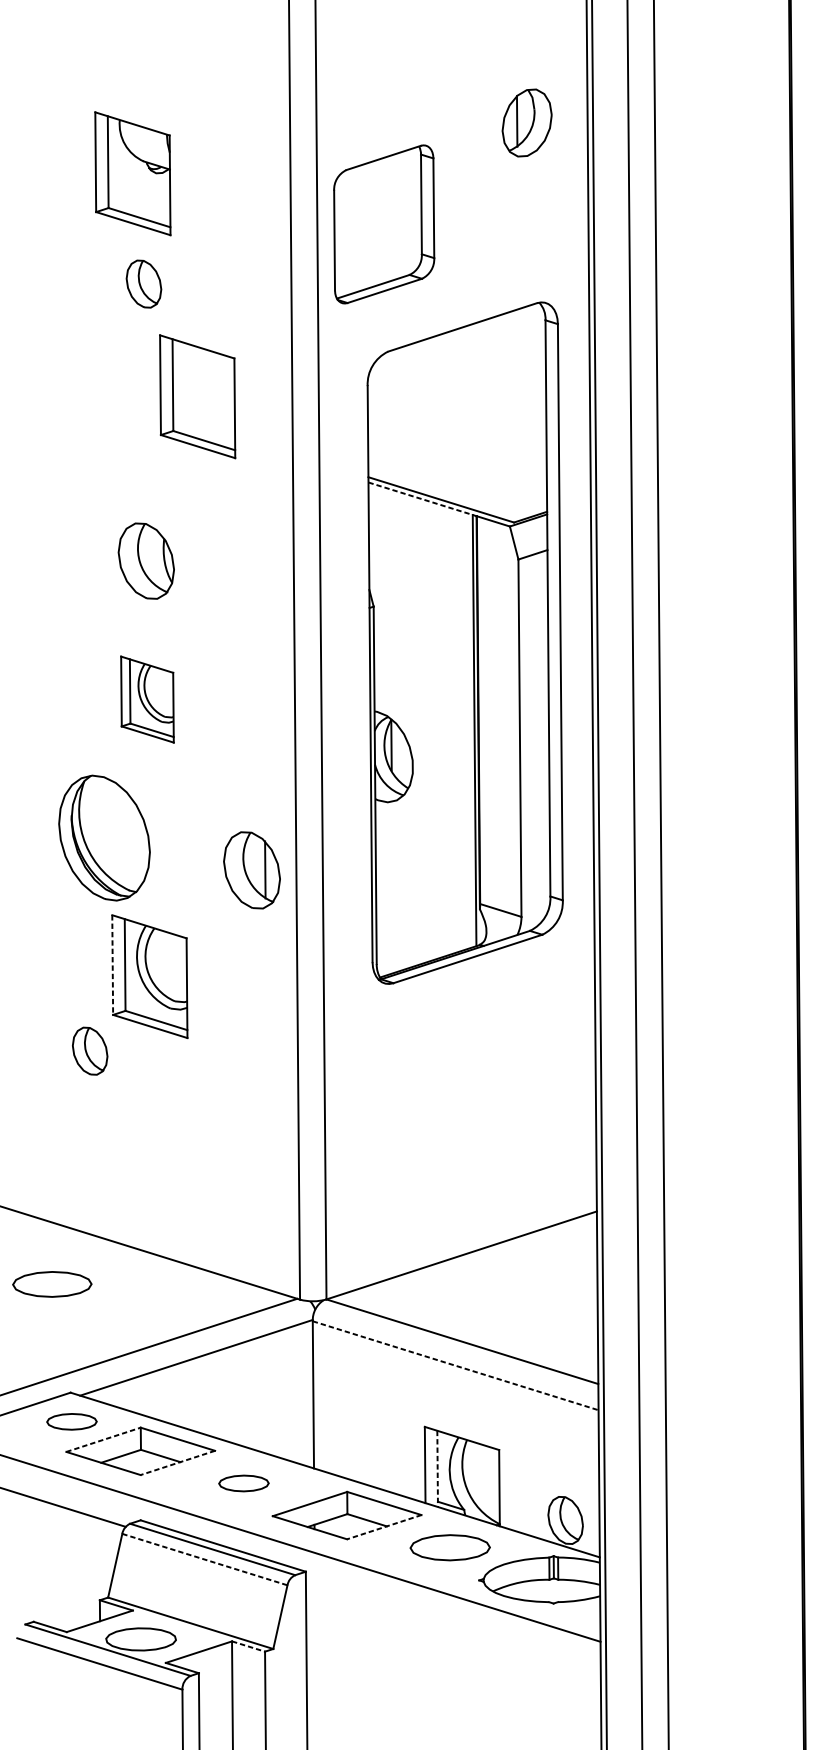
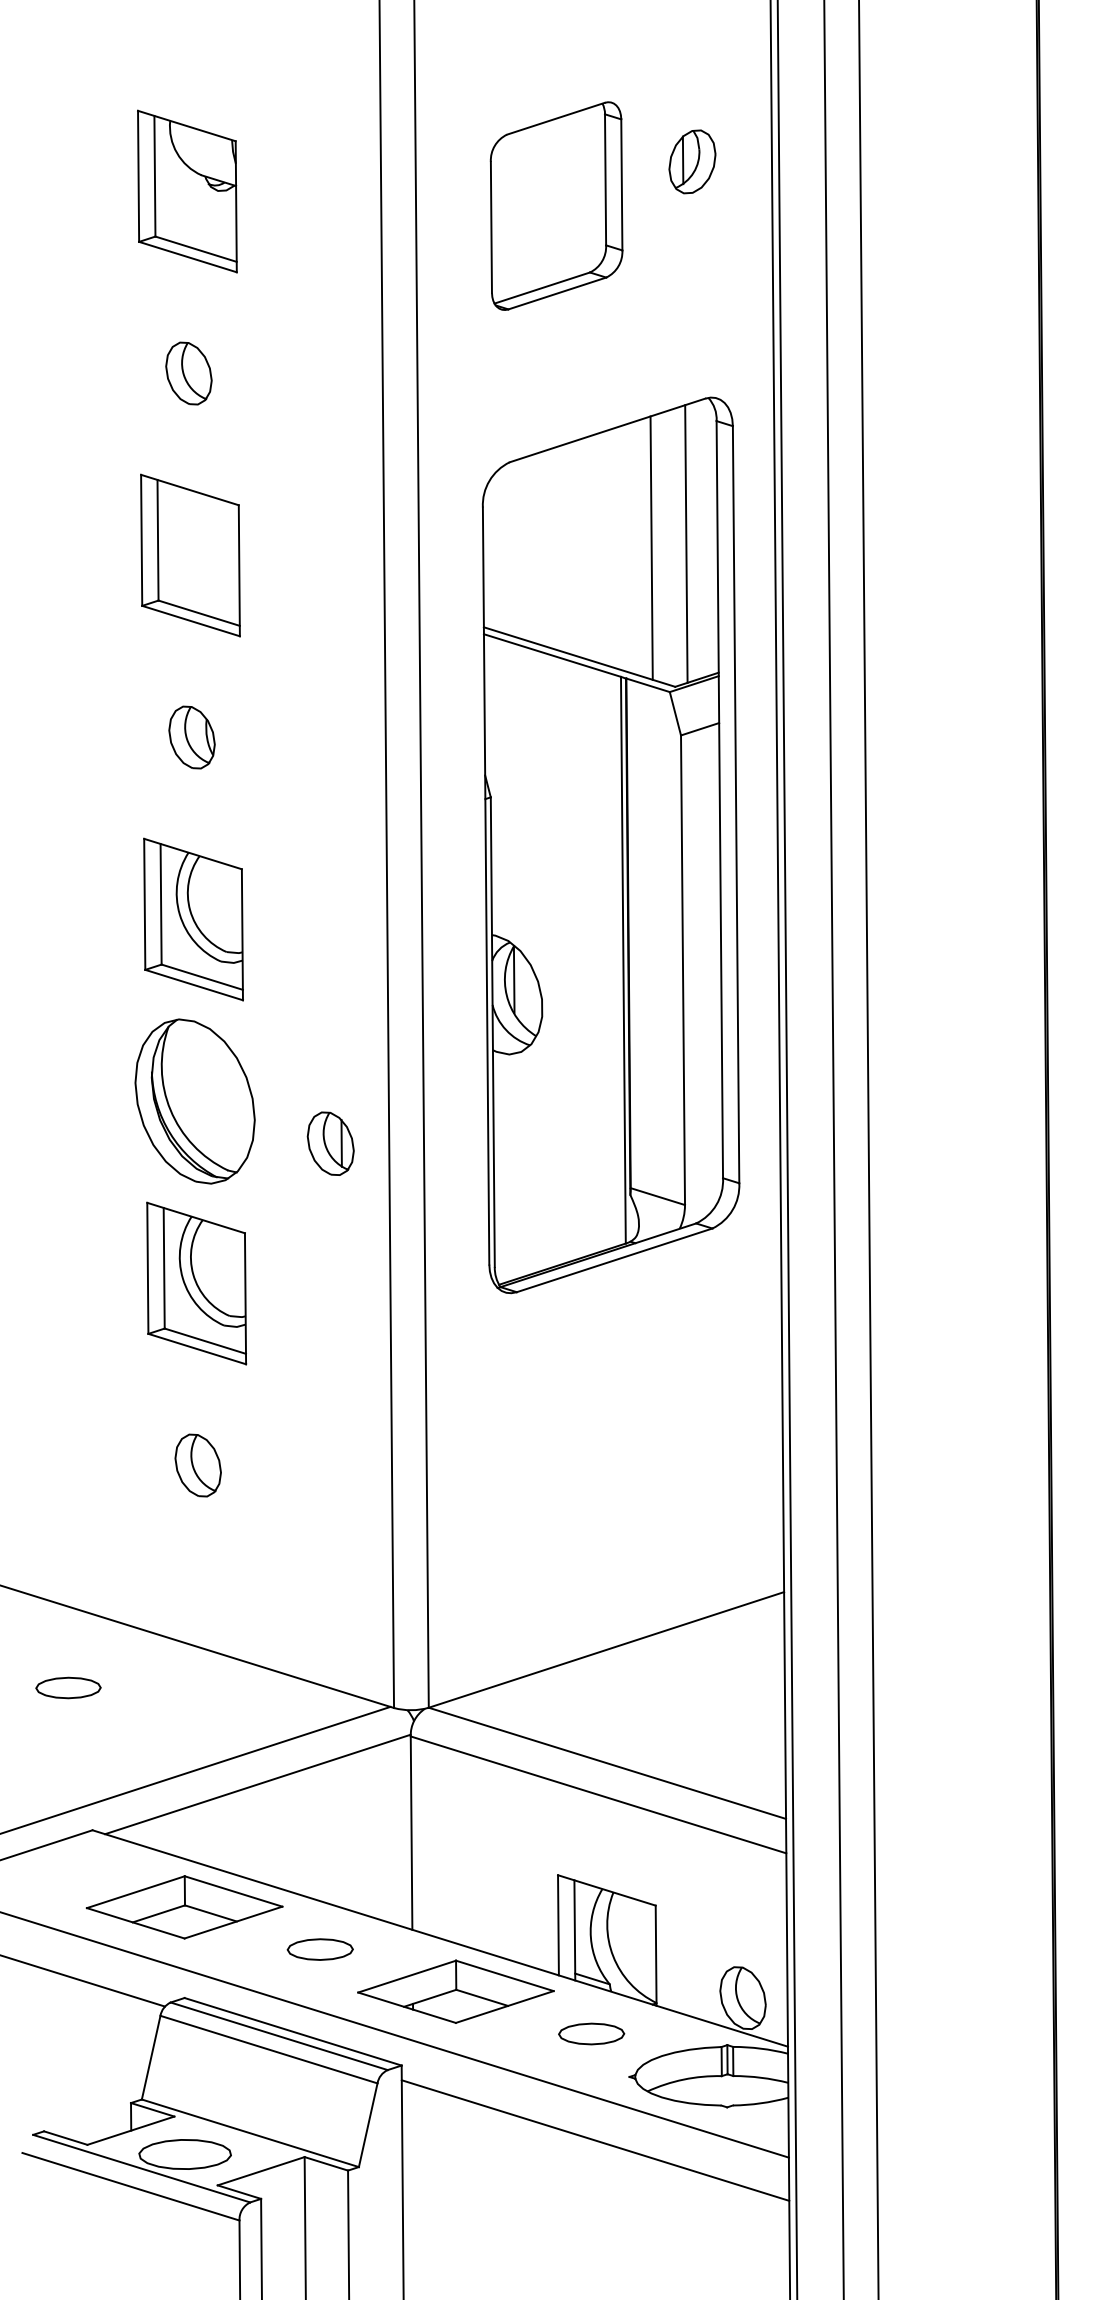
part: (527, 122) -> (692, 161), size x0.71
part: (132, 173) -> (187, 191), moved
part: (384, 223) -> (556, 205), moved
part: (197, 396) -> (190, 555), moved
line: (522, 413) -> (686, 543), added
line: (495, 416) -> (651, 547), added
line: (420, 498) -> (552, 655), dashed -> solid
part: (145, 561) -> (191, 737), size x0.62
part: (147, 699) -> (193, 919), size x1.43
part: (104, 838) -> (194, 1101), moved
part: (251, 870) -> (330, 1143), size x0.62
line: (112, 965) -> (147, 1268), dashed -> solid
part: (89, 1051) -> (197, 1465), moved
part: (52, 1284) -> (68, 1687), size x0.62
line: (455, 1365) -> (598, 1794), dashed -> solid
part: (71, 1421) -> (93, 1868), removed
line: (104, 1440) -> (136, 1892), dashed -> solid
line: (177, 1462) -> (233, 1922), dashed -> solid
line: (437, 1468) -> (574, 1930), dashed -> solid
line: (384, 1527) -> (504, 2007), dashed -> solid
part: (450, 1547) -> (591, 2033), size x0.62
line: (205, 1559) -> (269, 2049), dashed -> solid
line: (453, 1628) -> (595, 2140), added
line: (248, 1646) -> (326, 2163), dashed -> solid

